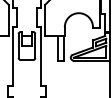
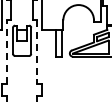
line: (13, 56) -> (7, 52), solid -> dashed
line: (40, 56) -> (36, 52), solid -> dashed

